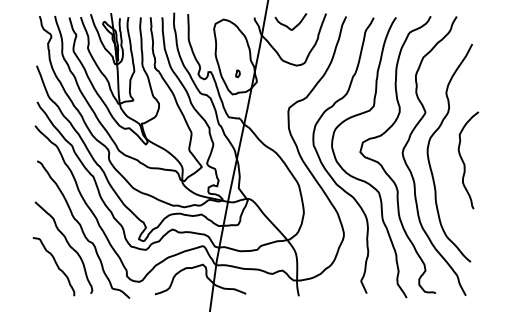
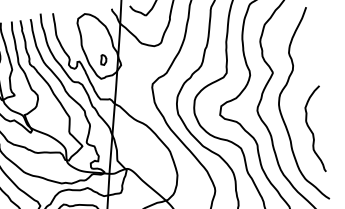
part: (237, 73) -> (103, 59), size x1.67
curve: (464, 162) -> (312, 131), moved

